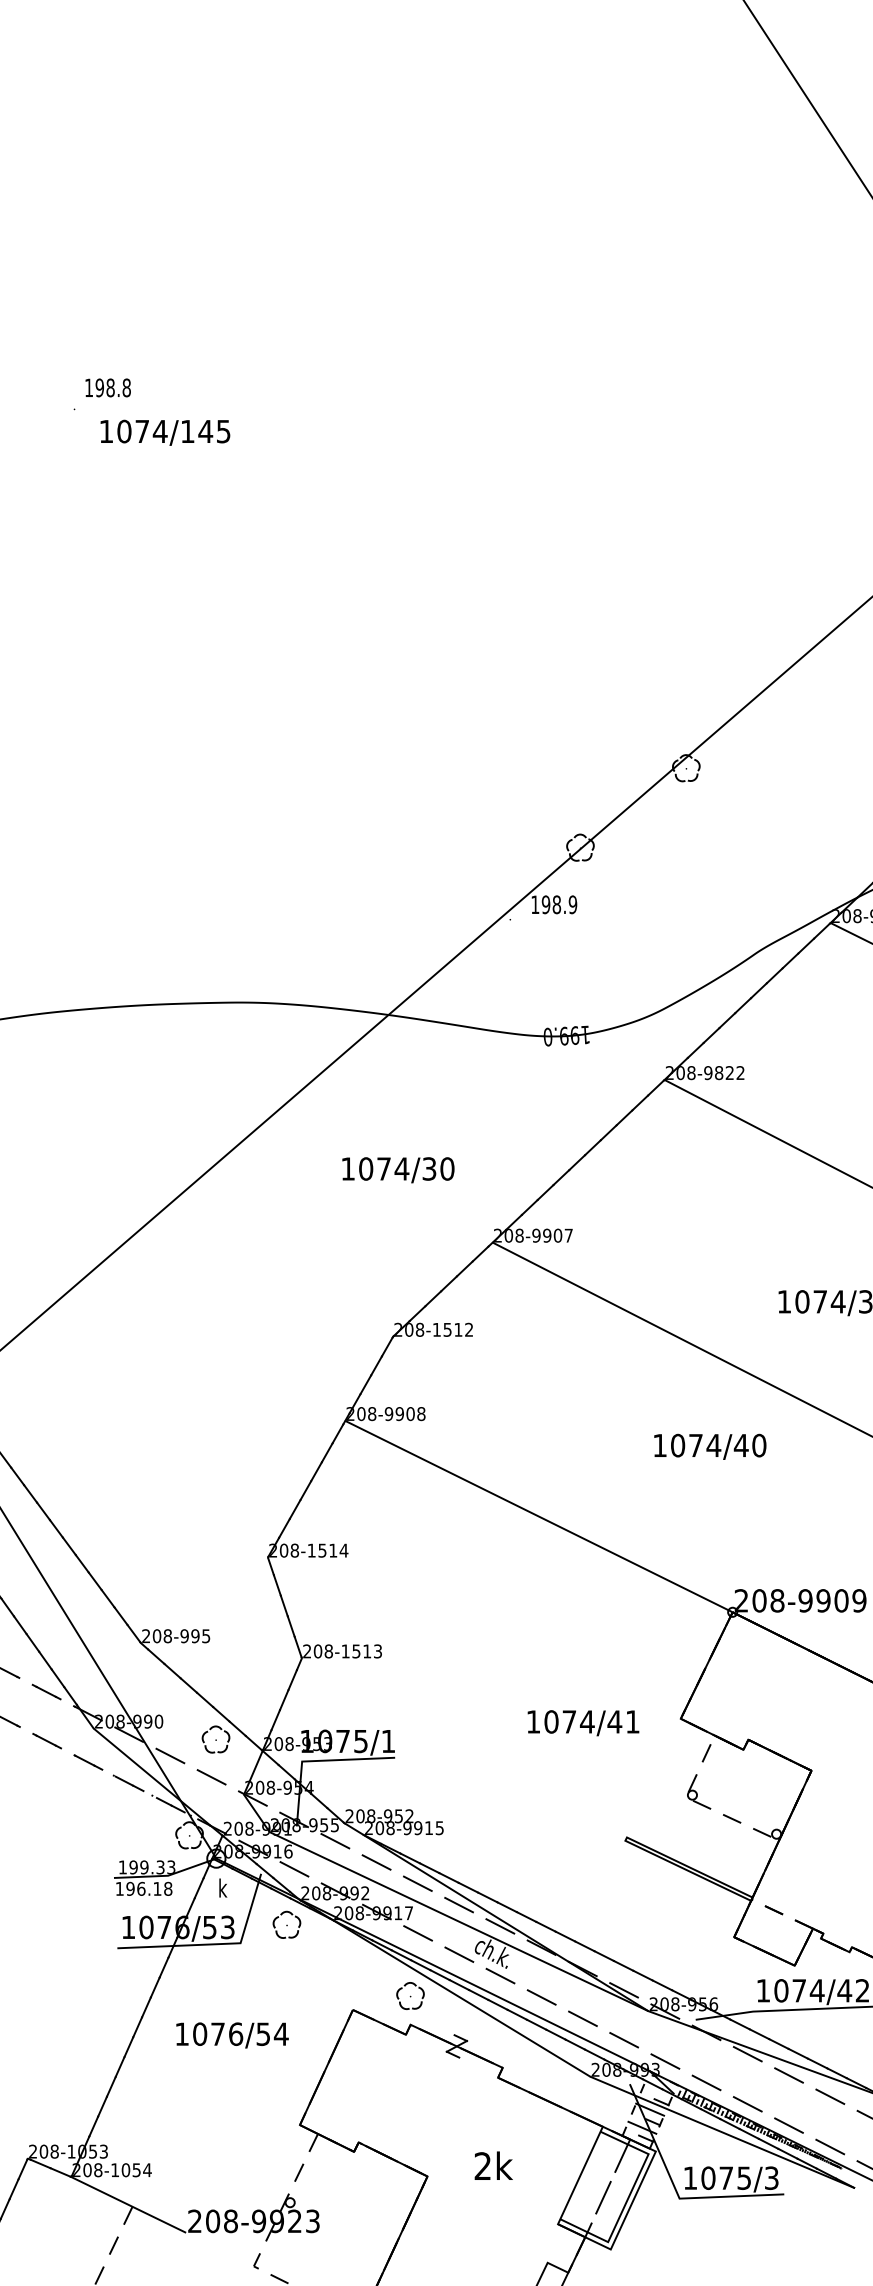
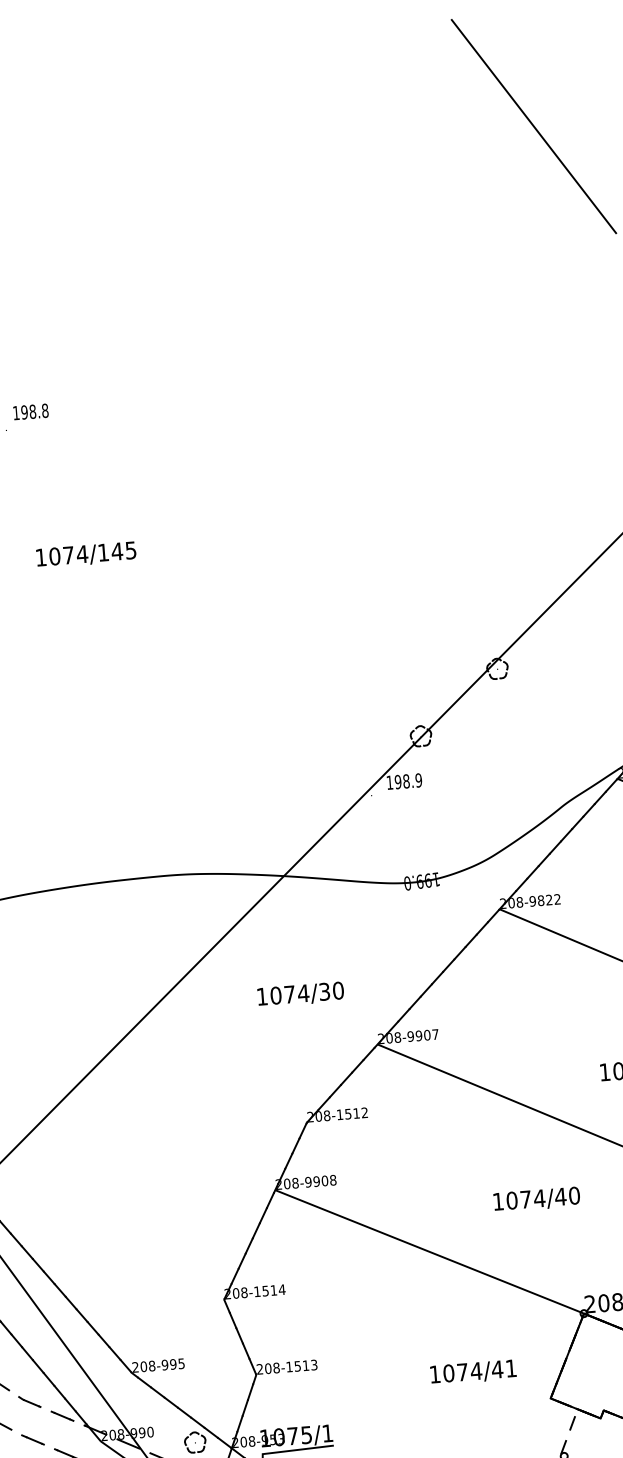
text: (165, 432) -> (86, 554), moved
text: (710, 1446) -> (537, 1199), moved
text: (583, 1723) -> (473, 1372), moved

